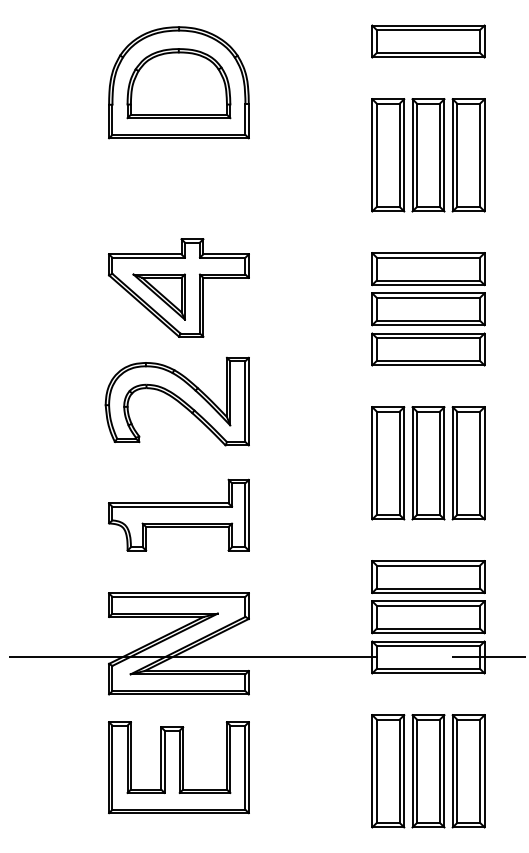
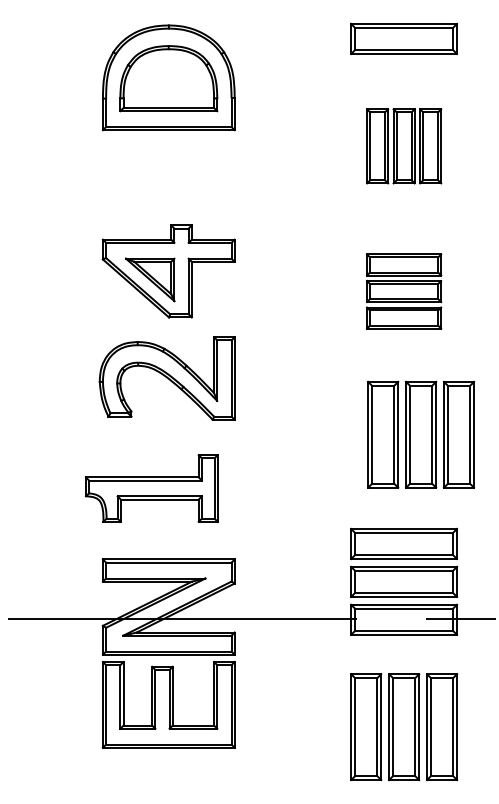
part: (428, 155) -> (404, 146), size x0.7
part: (428, 309) -> (404, 291), size x0.7
part: (428, 463) -> (421, 435), moved
part: (178, 514) -> (151, 487), moved
part: (178, 767) -> (168, 704), moved

